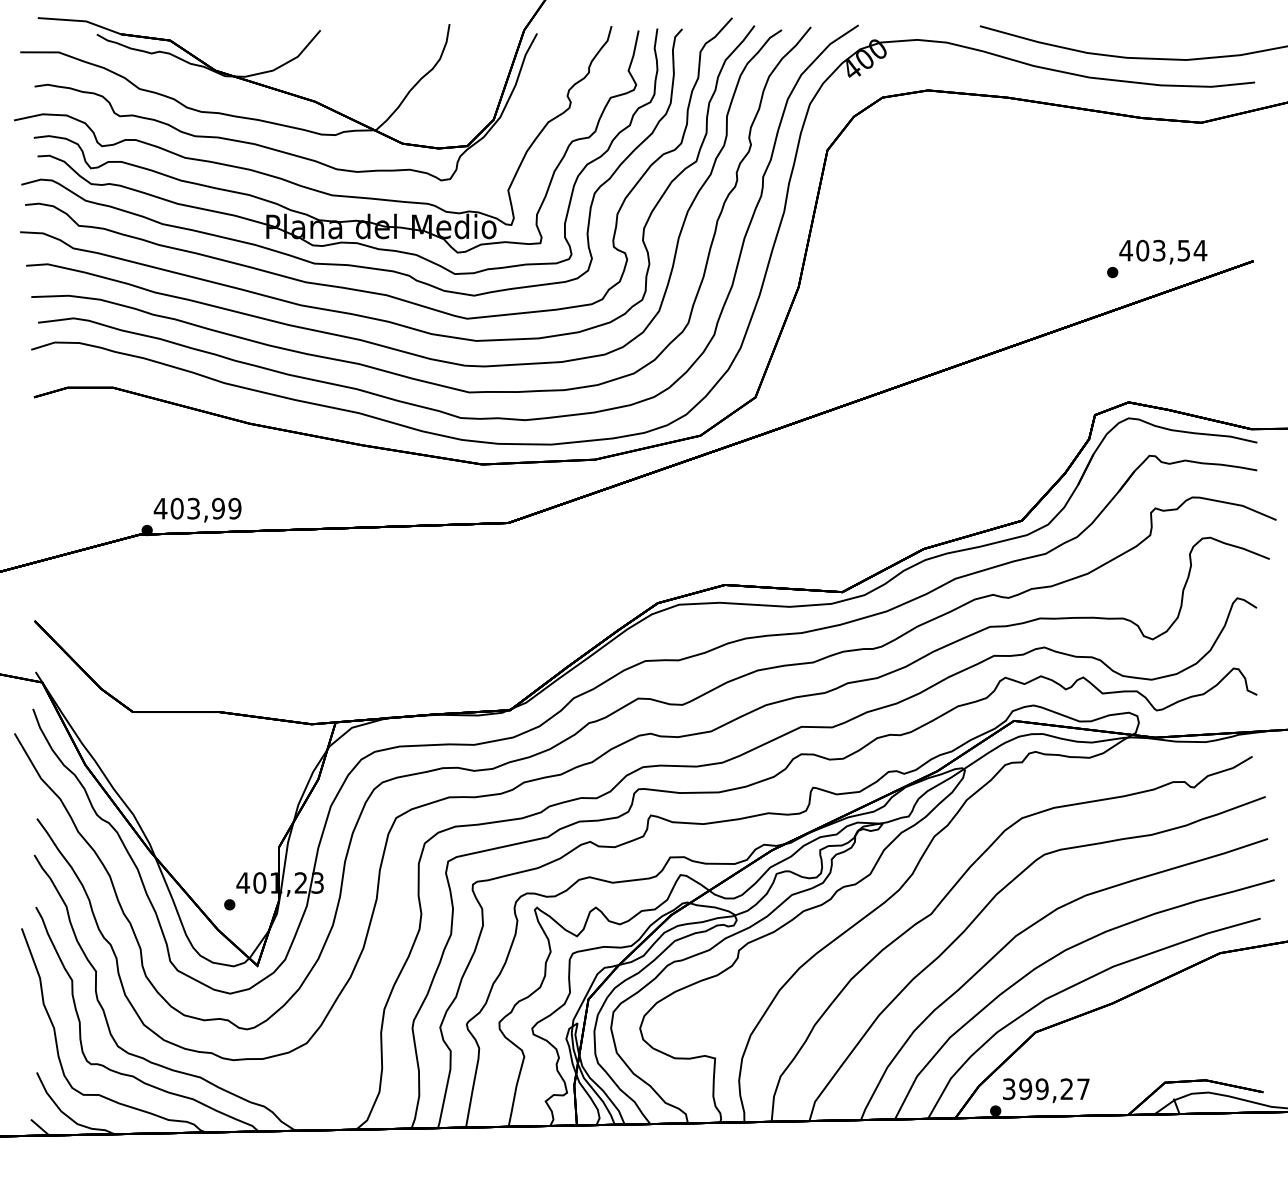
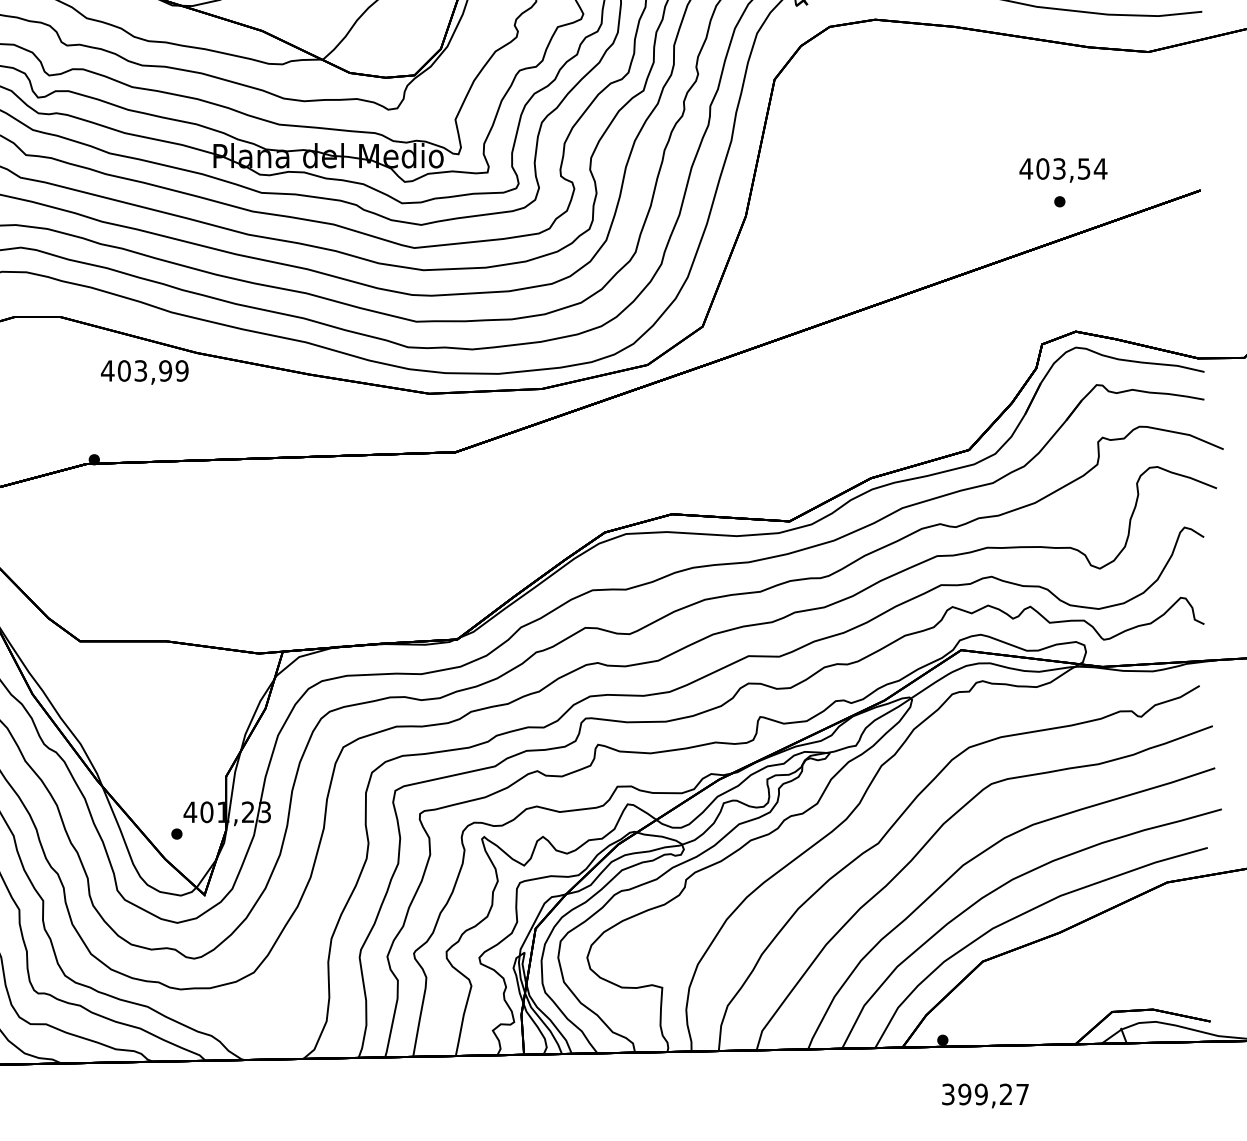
text: (1163, 251) -> (1063, 169), moved
text: (197, 509) -> (144, 371), moved
text: (1046, 1090) -> (985, 1095), moved

